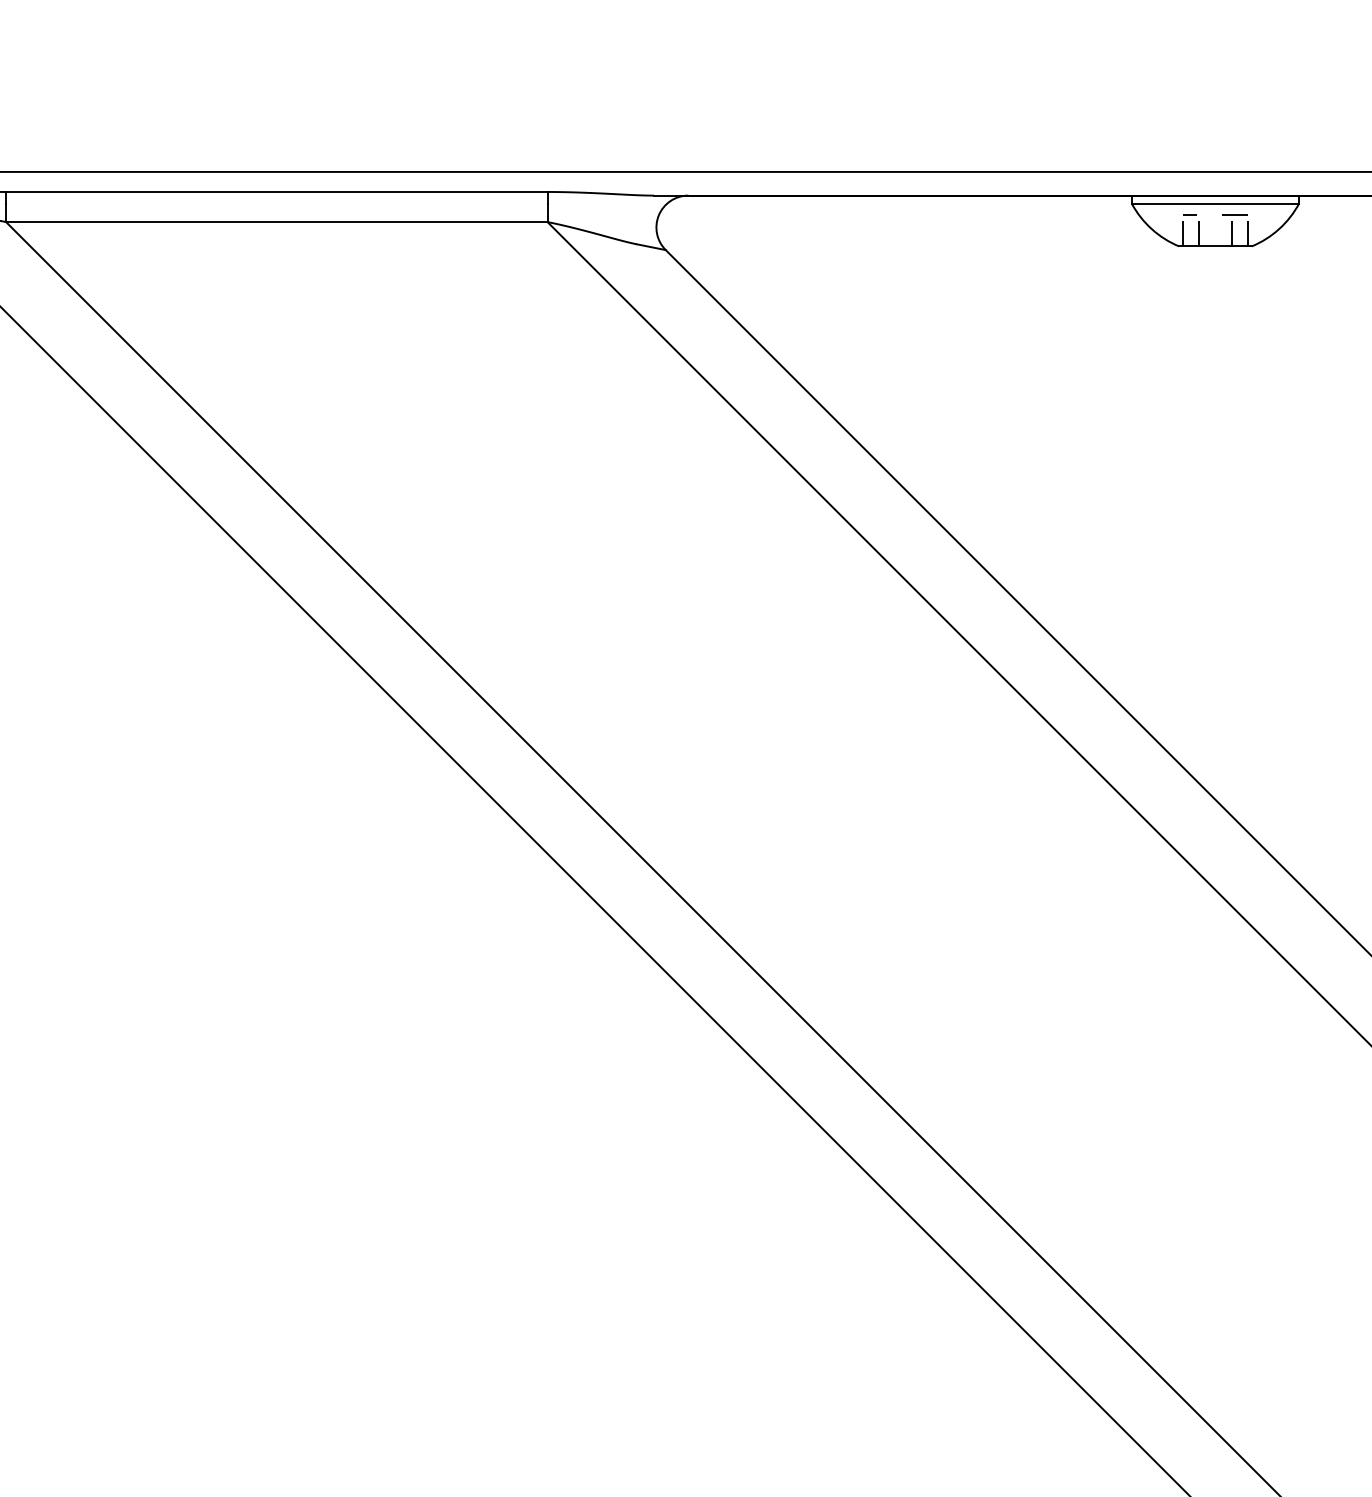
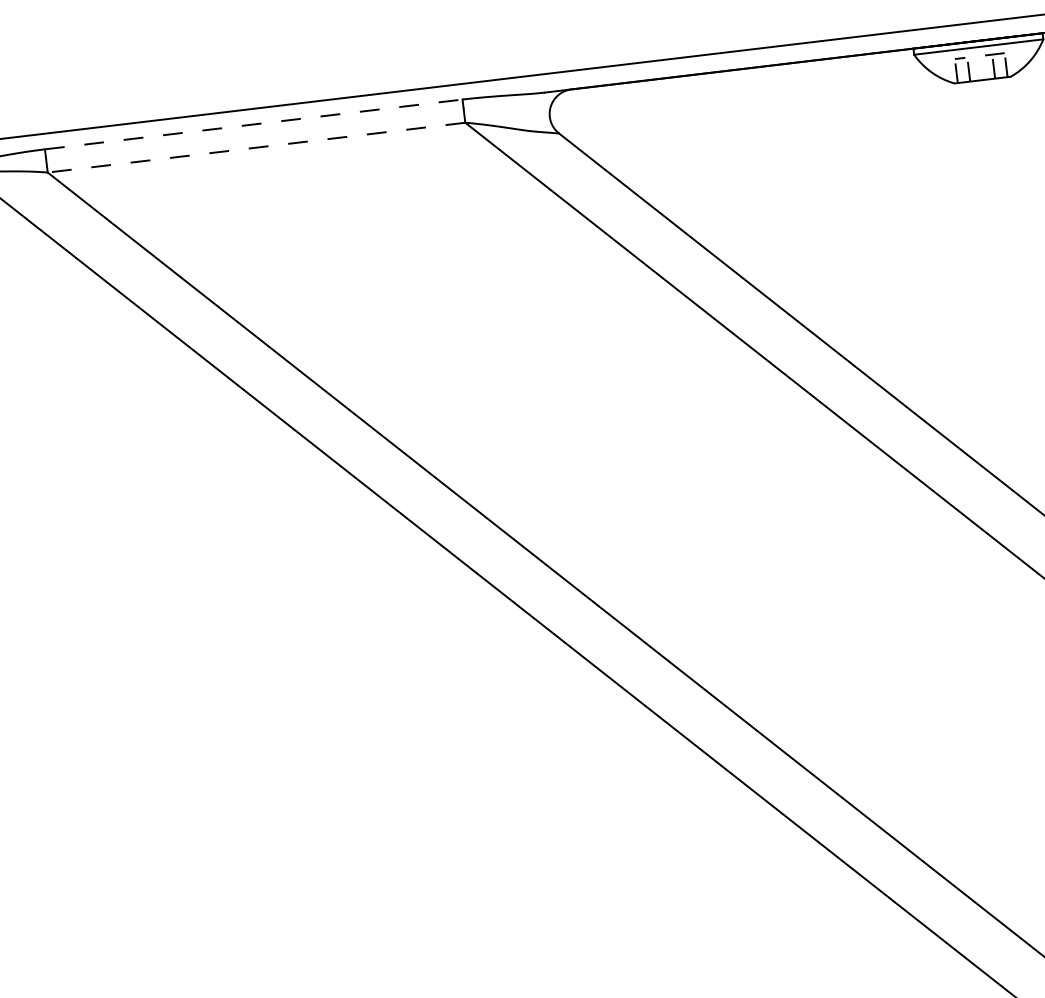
line: (276, 191) -> (253, 124), solid -> dashed
line: (276, 222) -> (256, 148), solid -> dashed

